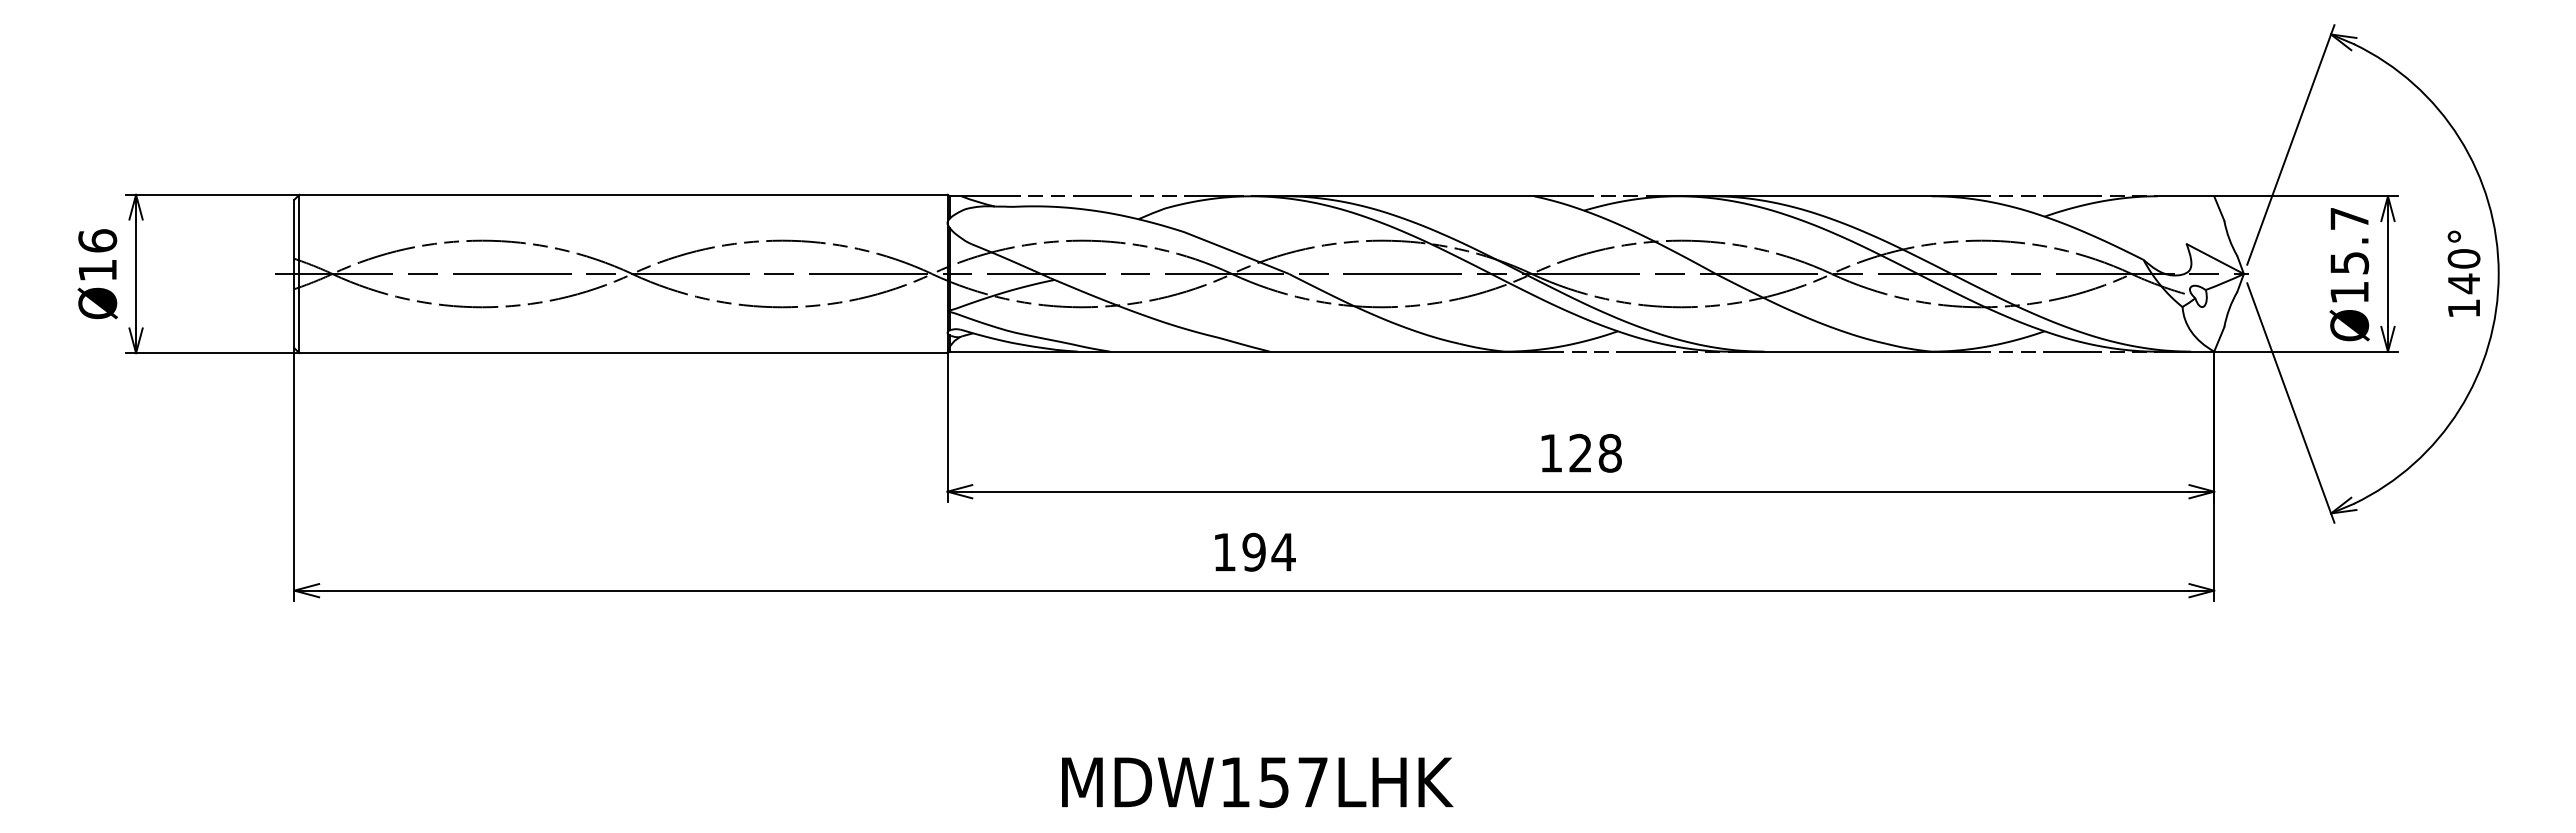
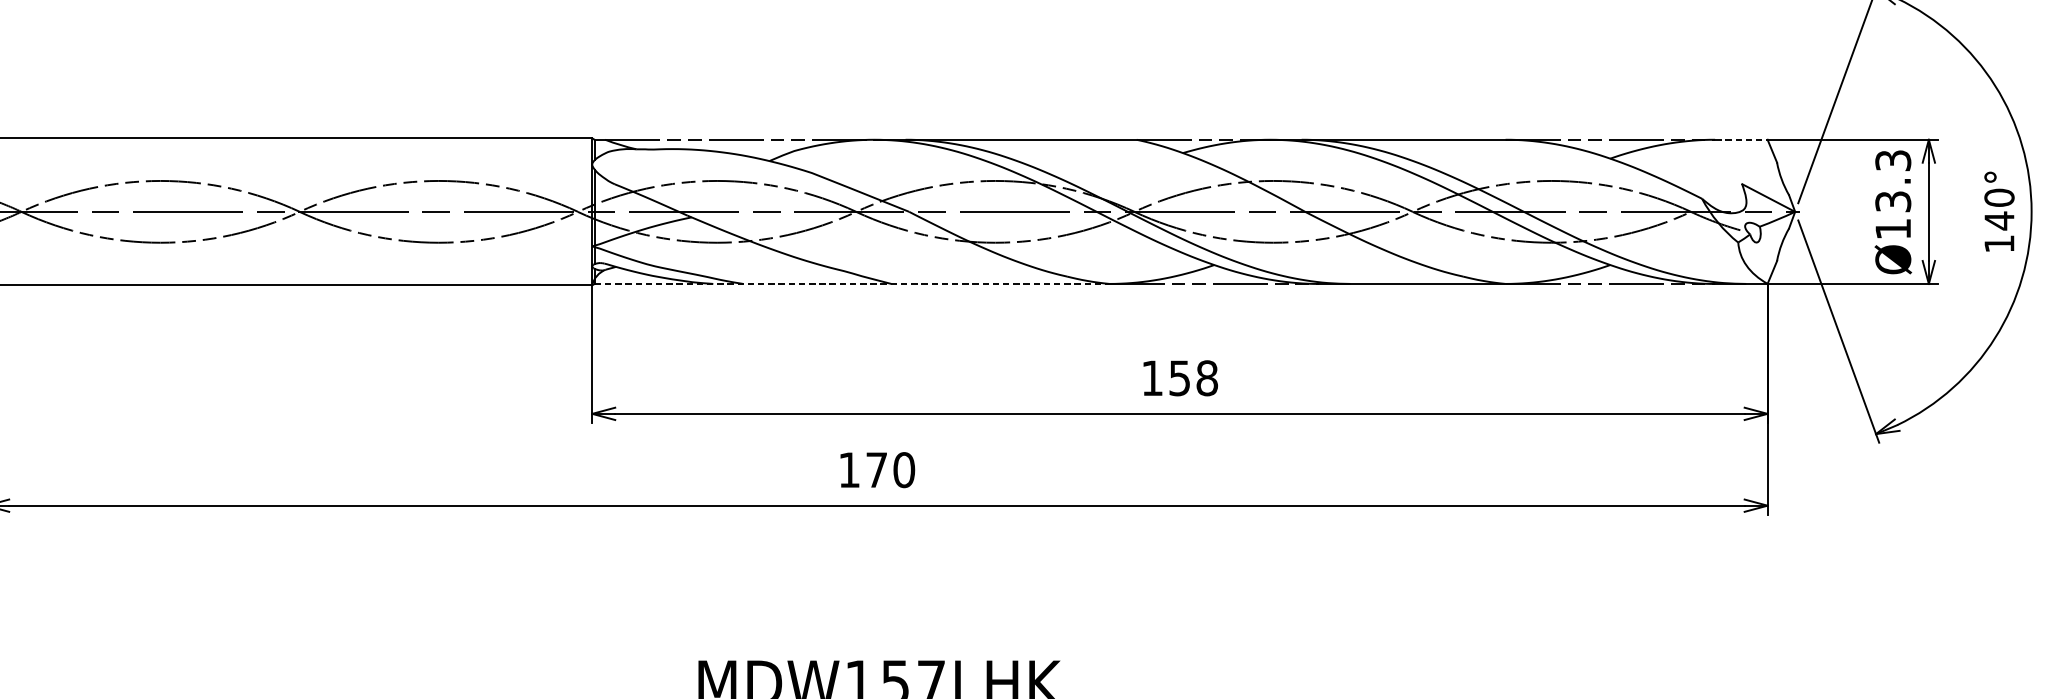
line: (2186, 196) -> (1741, 139), solid -> dashed
text: (2349, 240) -> (1893, 180), Ø15.7 -> Ø13.3
line: (1228, 351) -> (852, 283), solid -> dashed
text: (1580, 452) -> (1179, 377), 128 -> 158
text: (1268, 551) -> (890, 469), 194 -> 170

